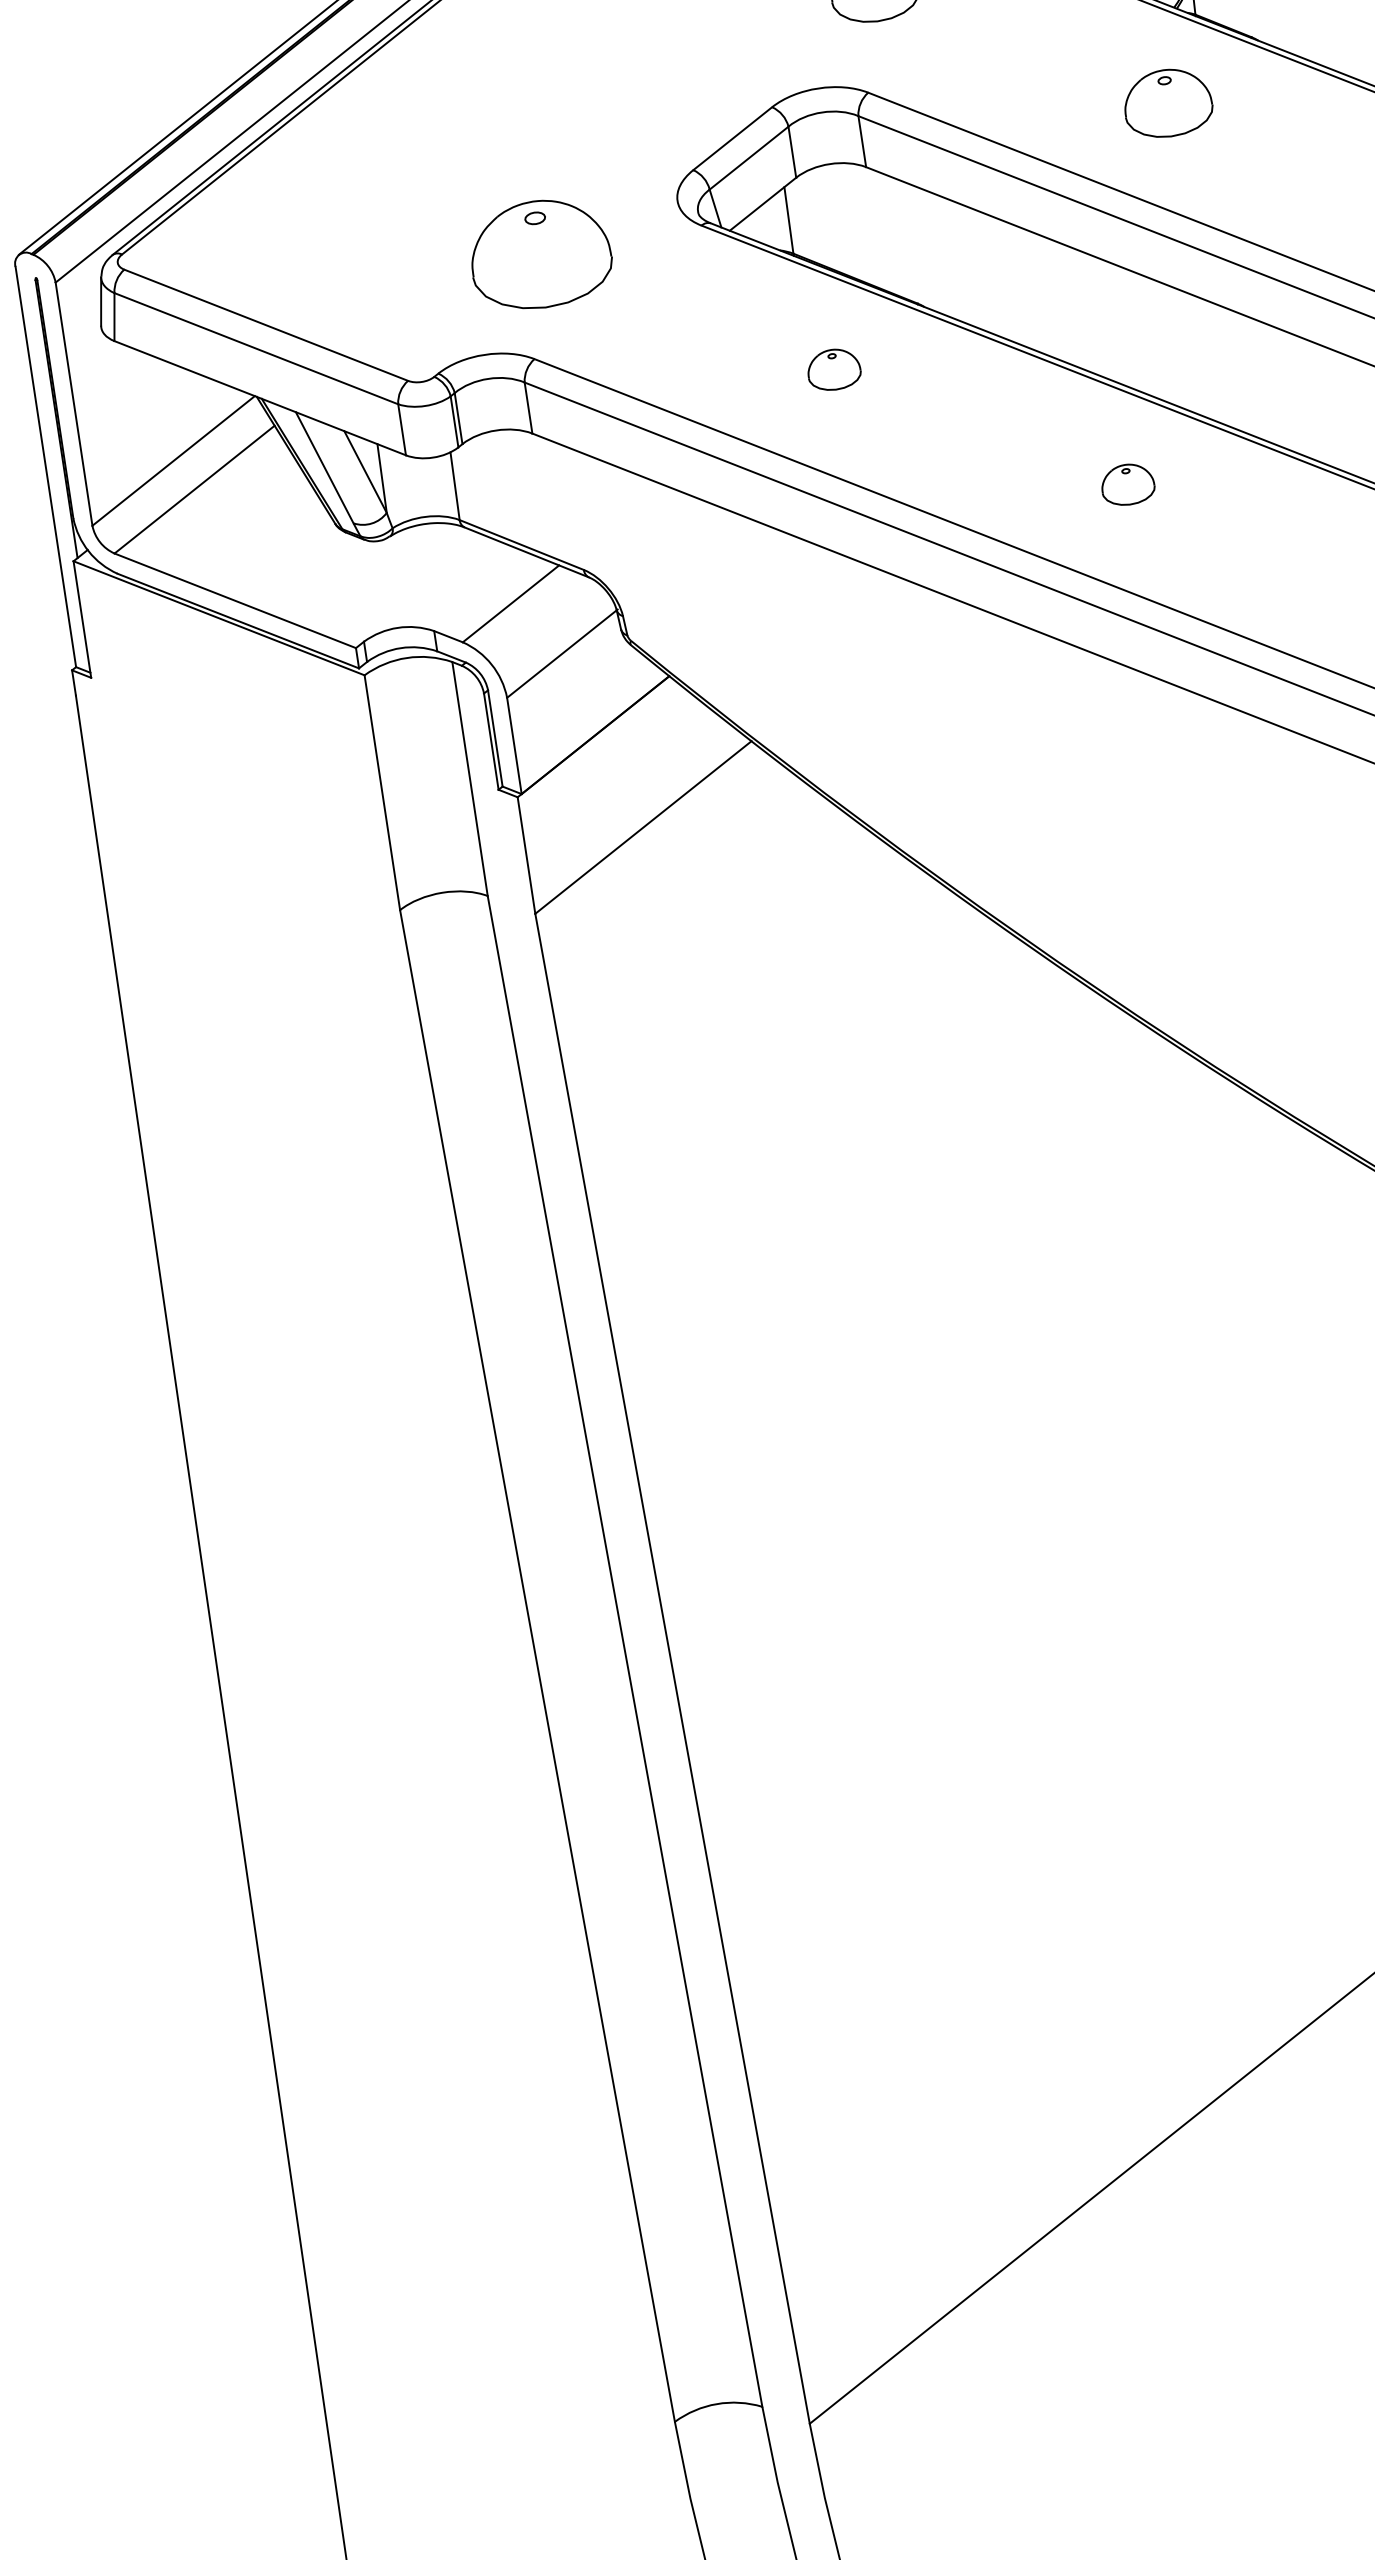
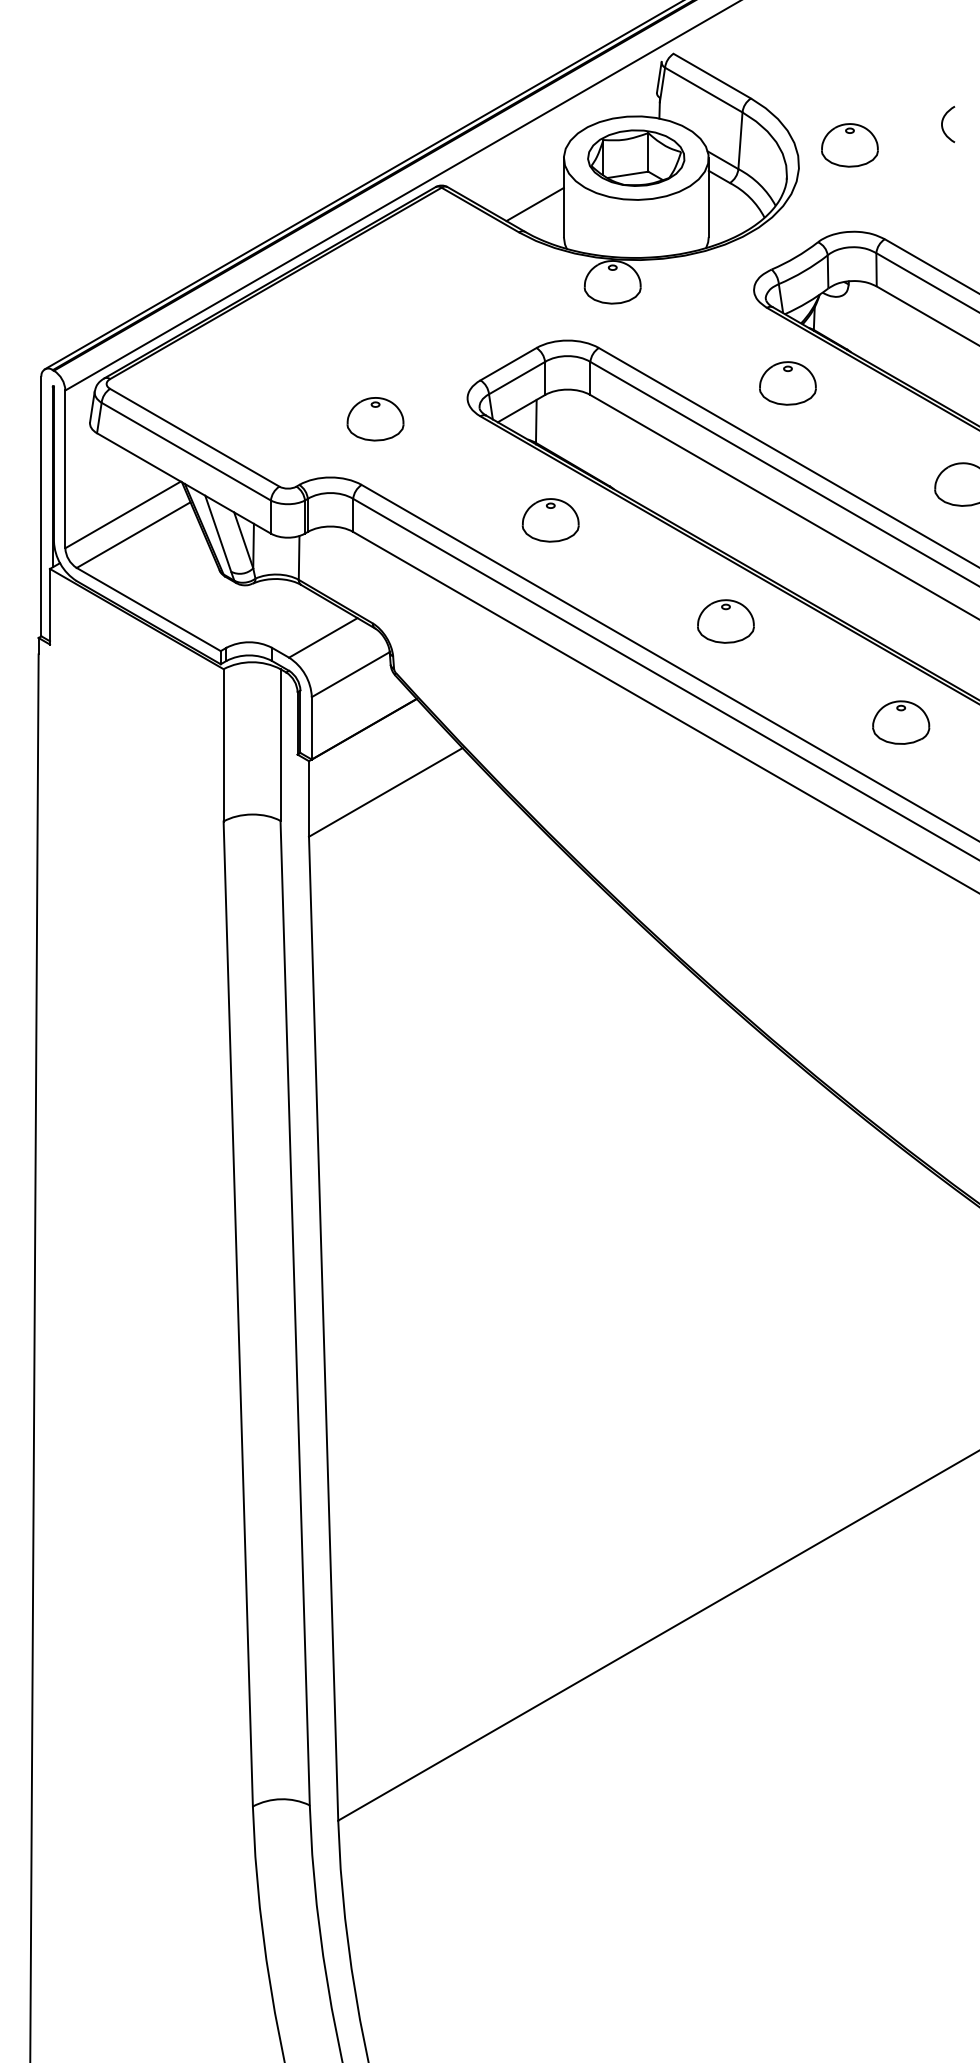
part: (540, 254) -> (375, 419), size x0.62
part: (833, 369) -> (550, 520), size x1.67
part: (1127, 484) -> (725, 621), size x1.67

